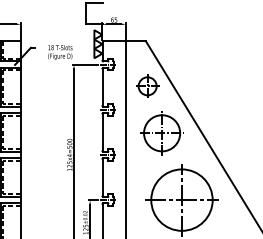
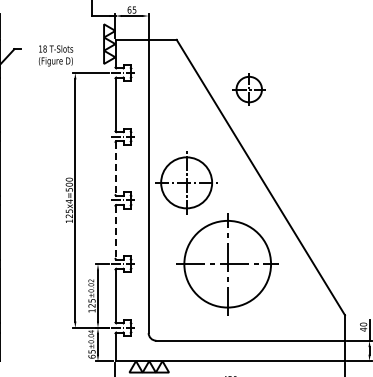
part: (147, 86) -> (248, 89), moved
line: (102, 132) -> (115, 168), solid -> dashed
part: (162, 133) -> (186, 182), moved
line: (102, 177) -> (115, 232), solid -> dashed

